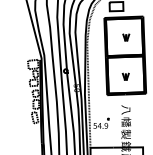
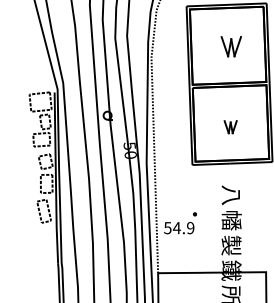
part: (126, 37) -> (232, 46), size x1.6

